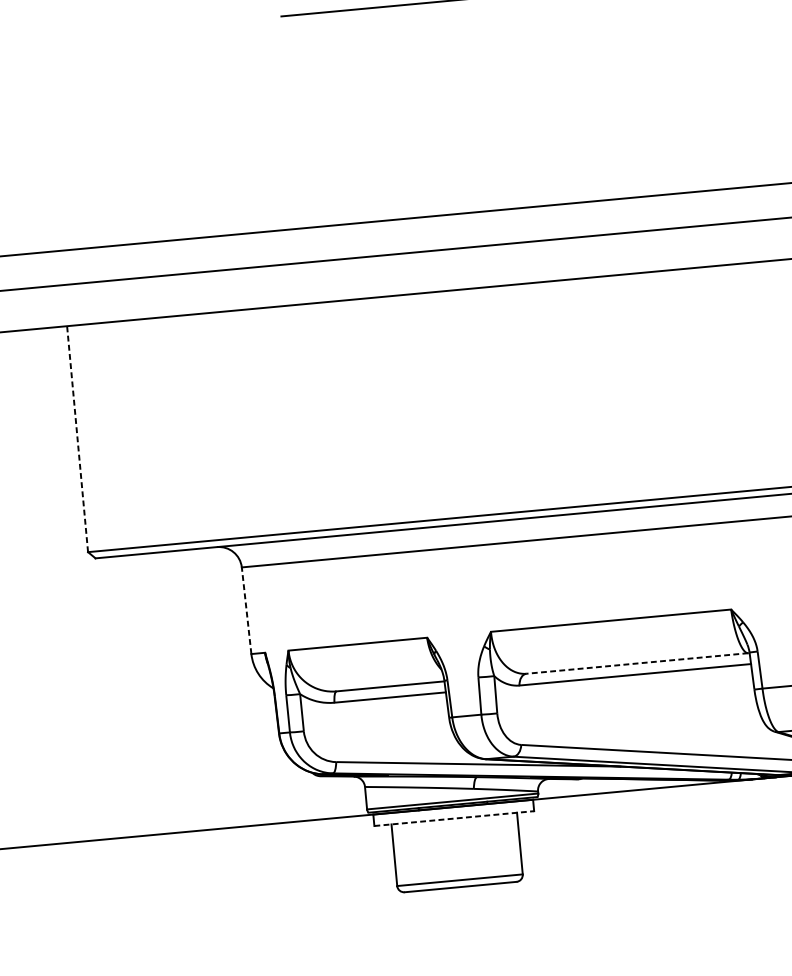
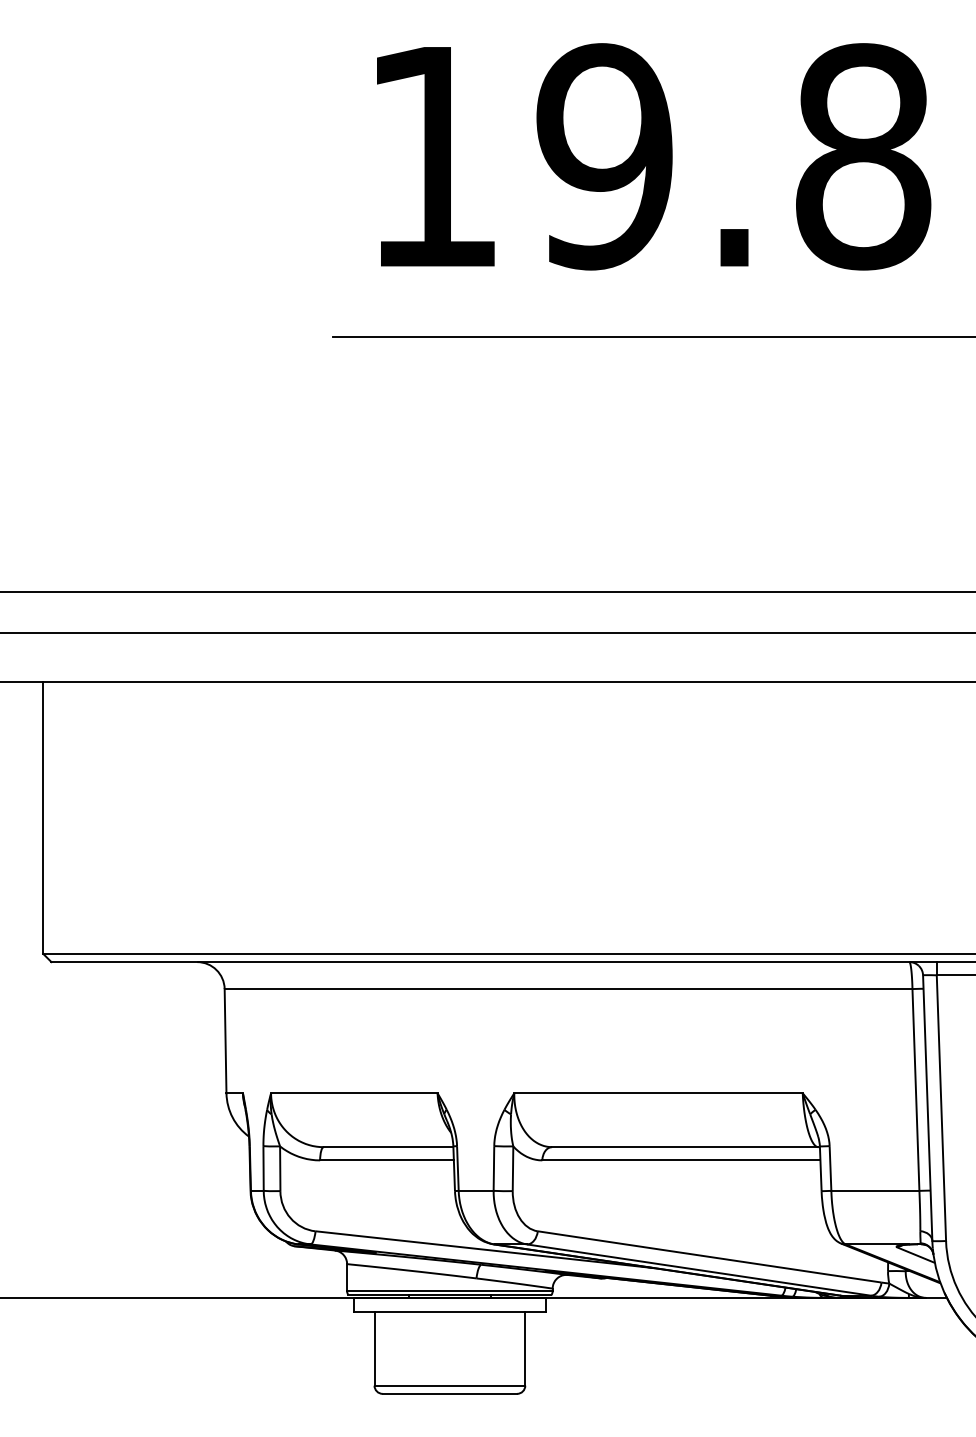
line: (77, 439) -> (43, 818), dashed -> solid
line: (246, 610) -> (225, 1040), dashed -> solid
line: (636, 663) -> (684, 1147), dashed -> solid
line: (453, 818) -> (449, 1311), dashed -> solid

